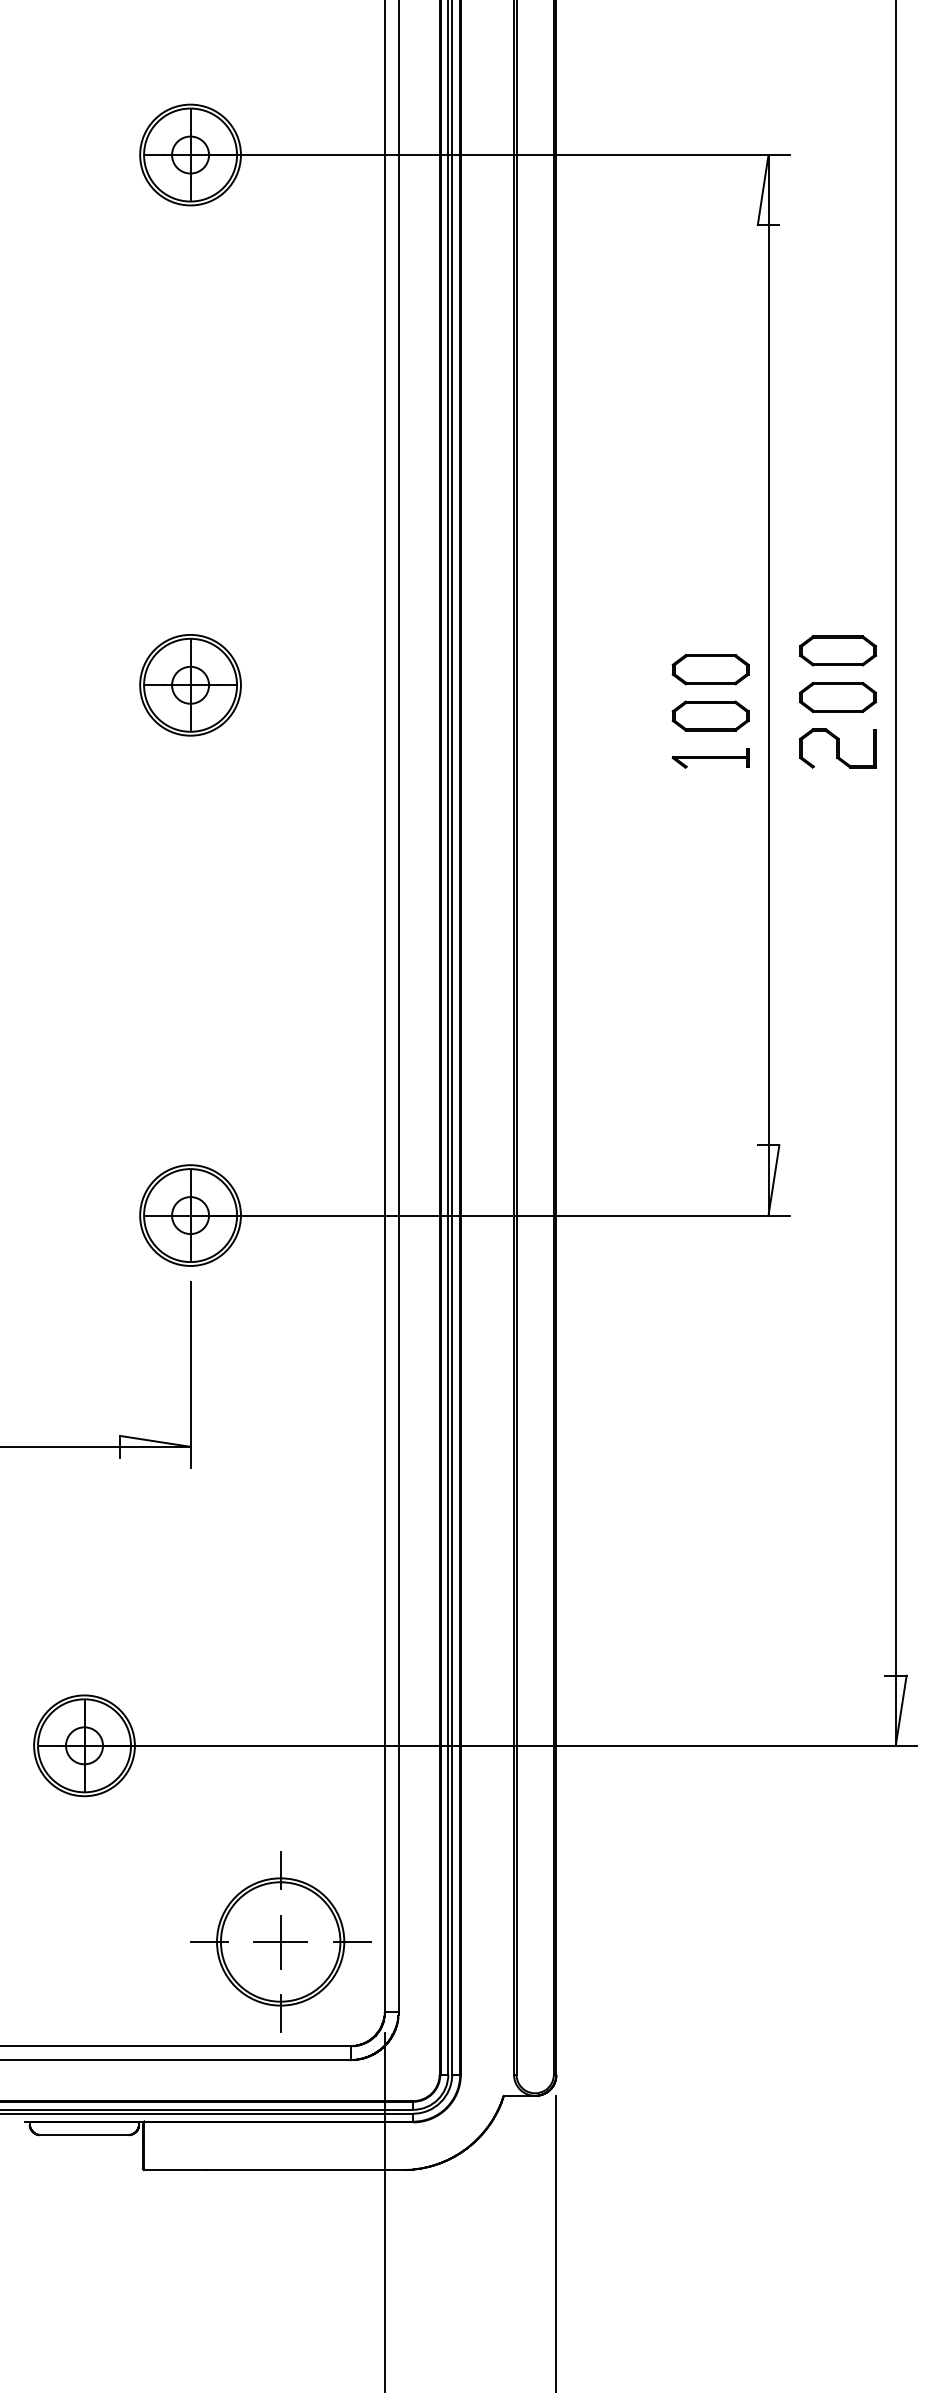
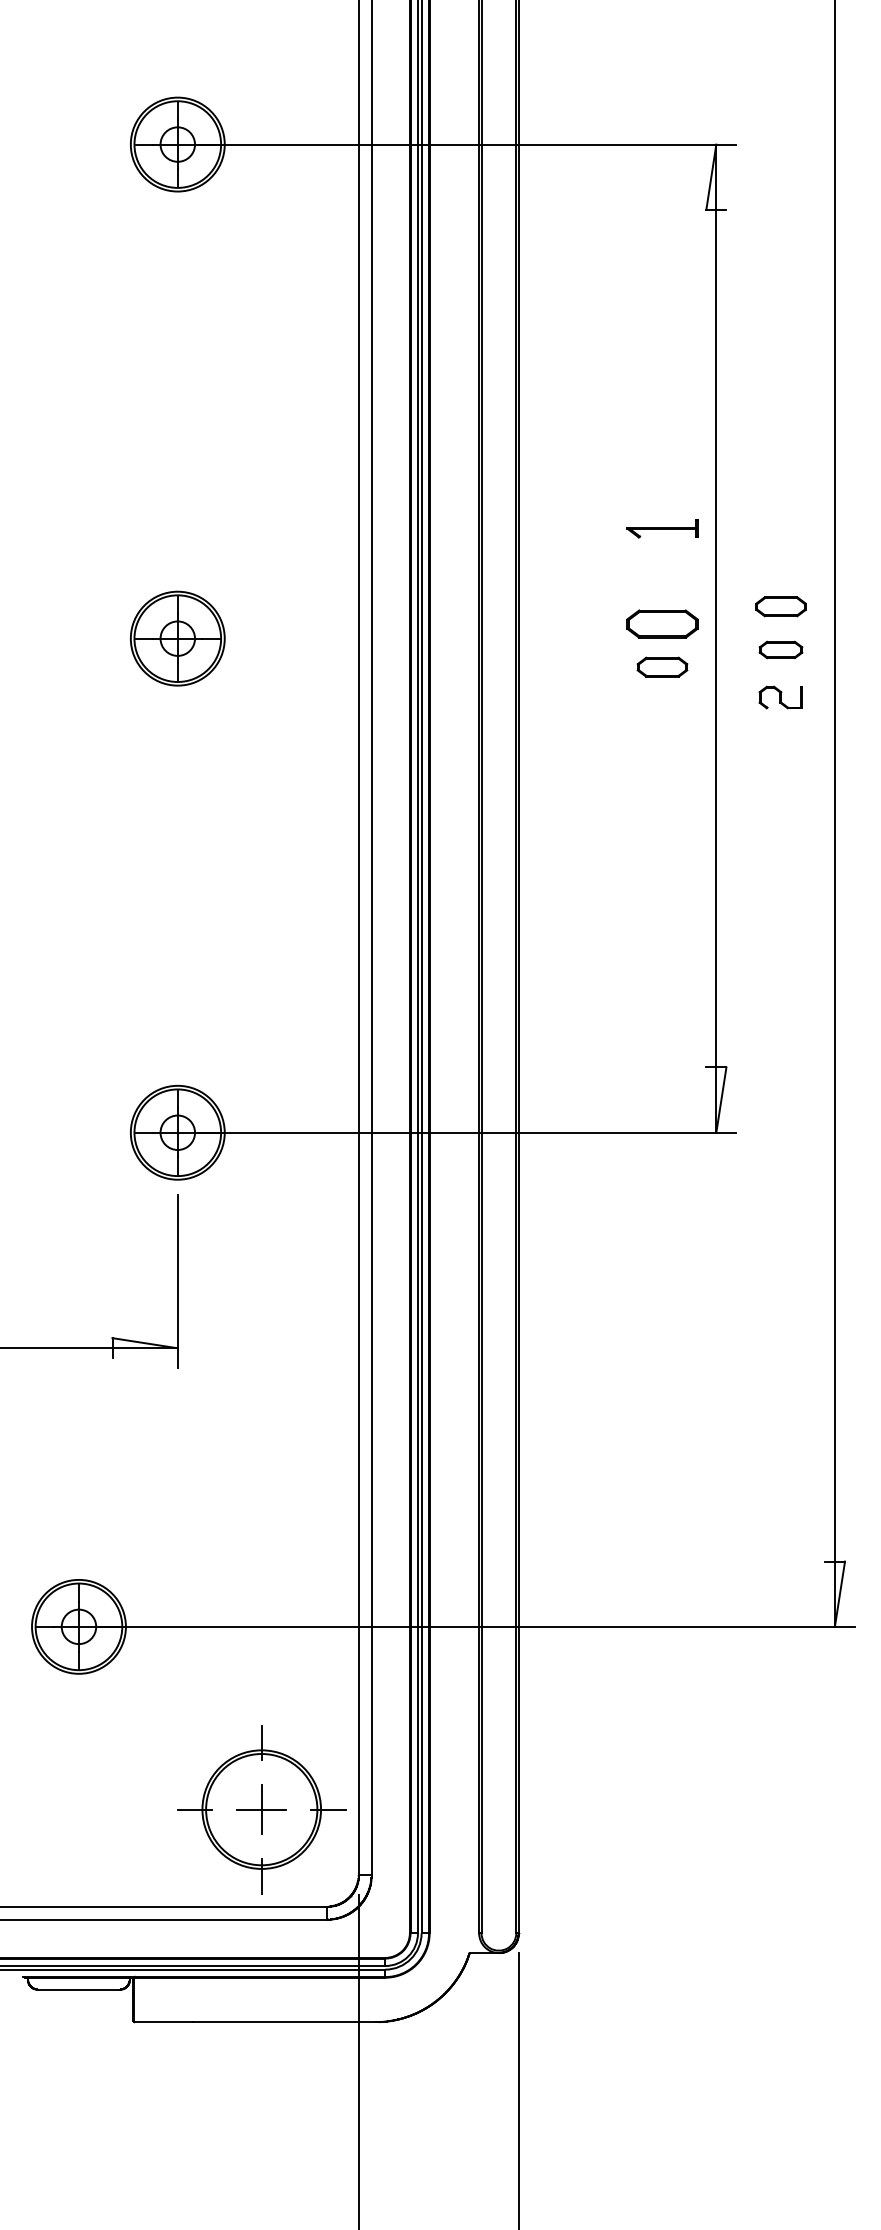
part: (837, 650) -> (780, 606), size x0.7
part: (837, 696) -> (780, 649), size x0.6
part: (710, 715) -> (662, 666), size x0.7
part: (837, 748) -> (780, 697), size x0.6
part: (710, 758) -> (662, 528), moved

